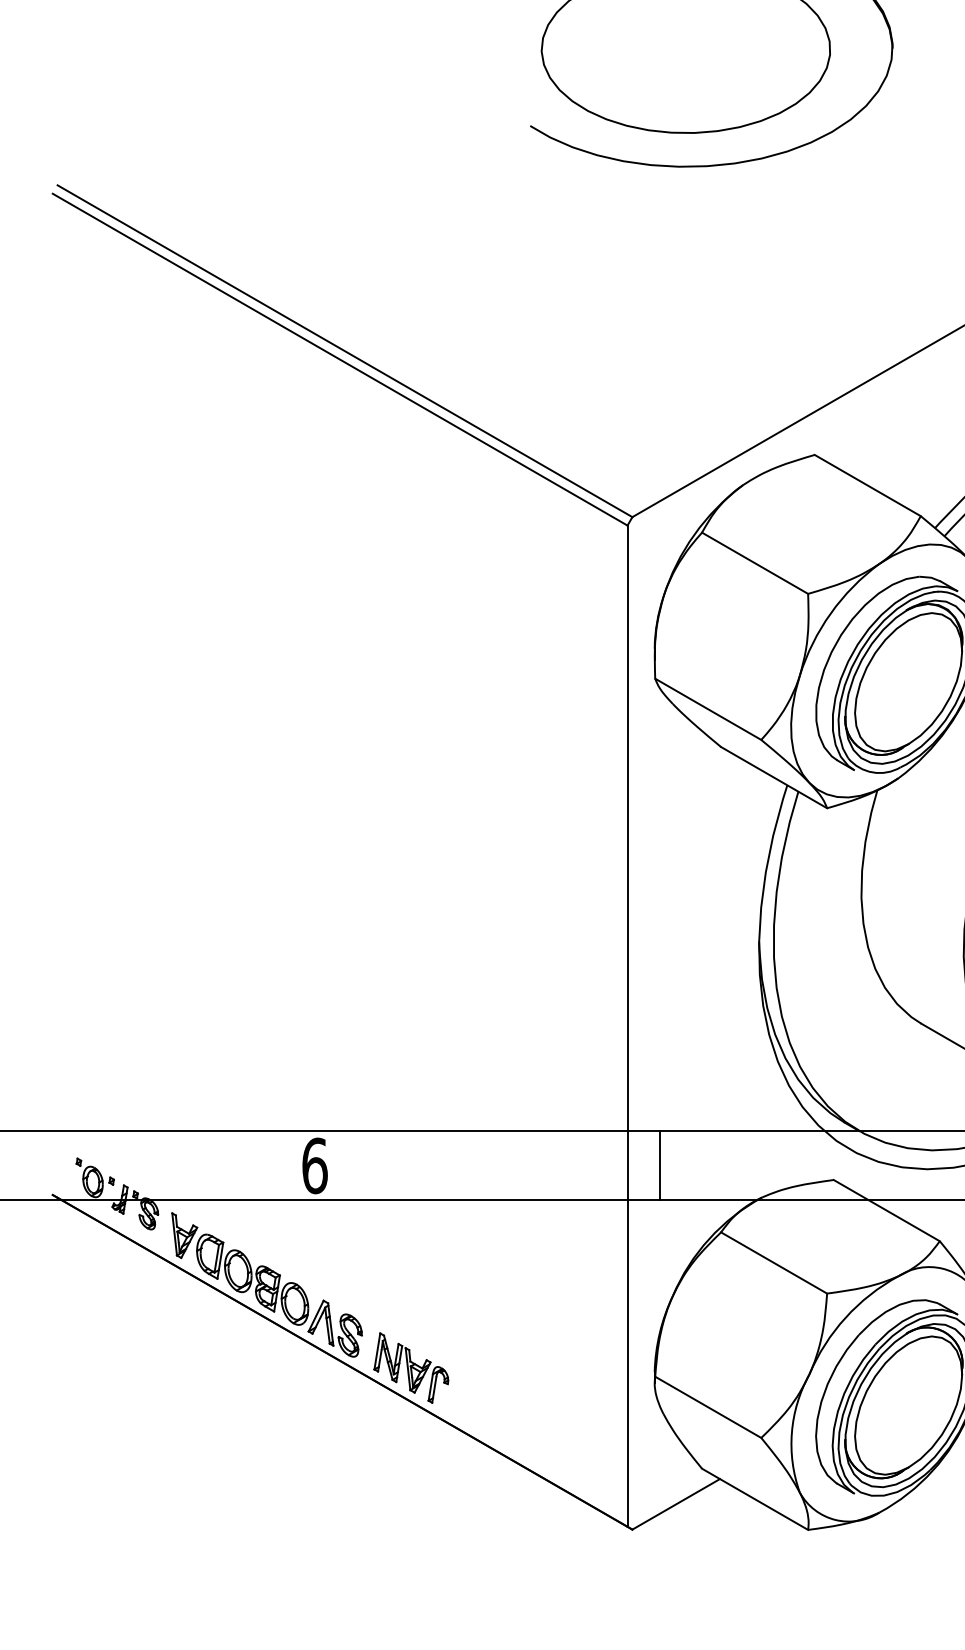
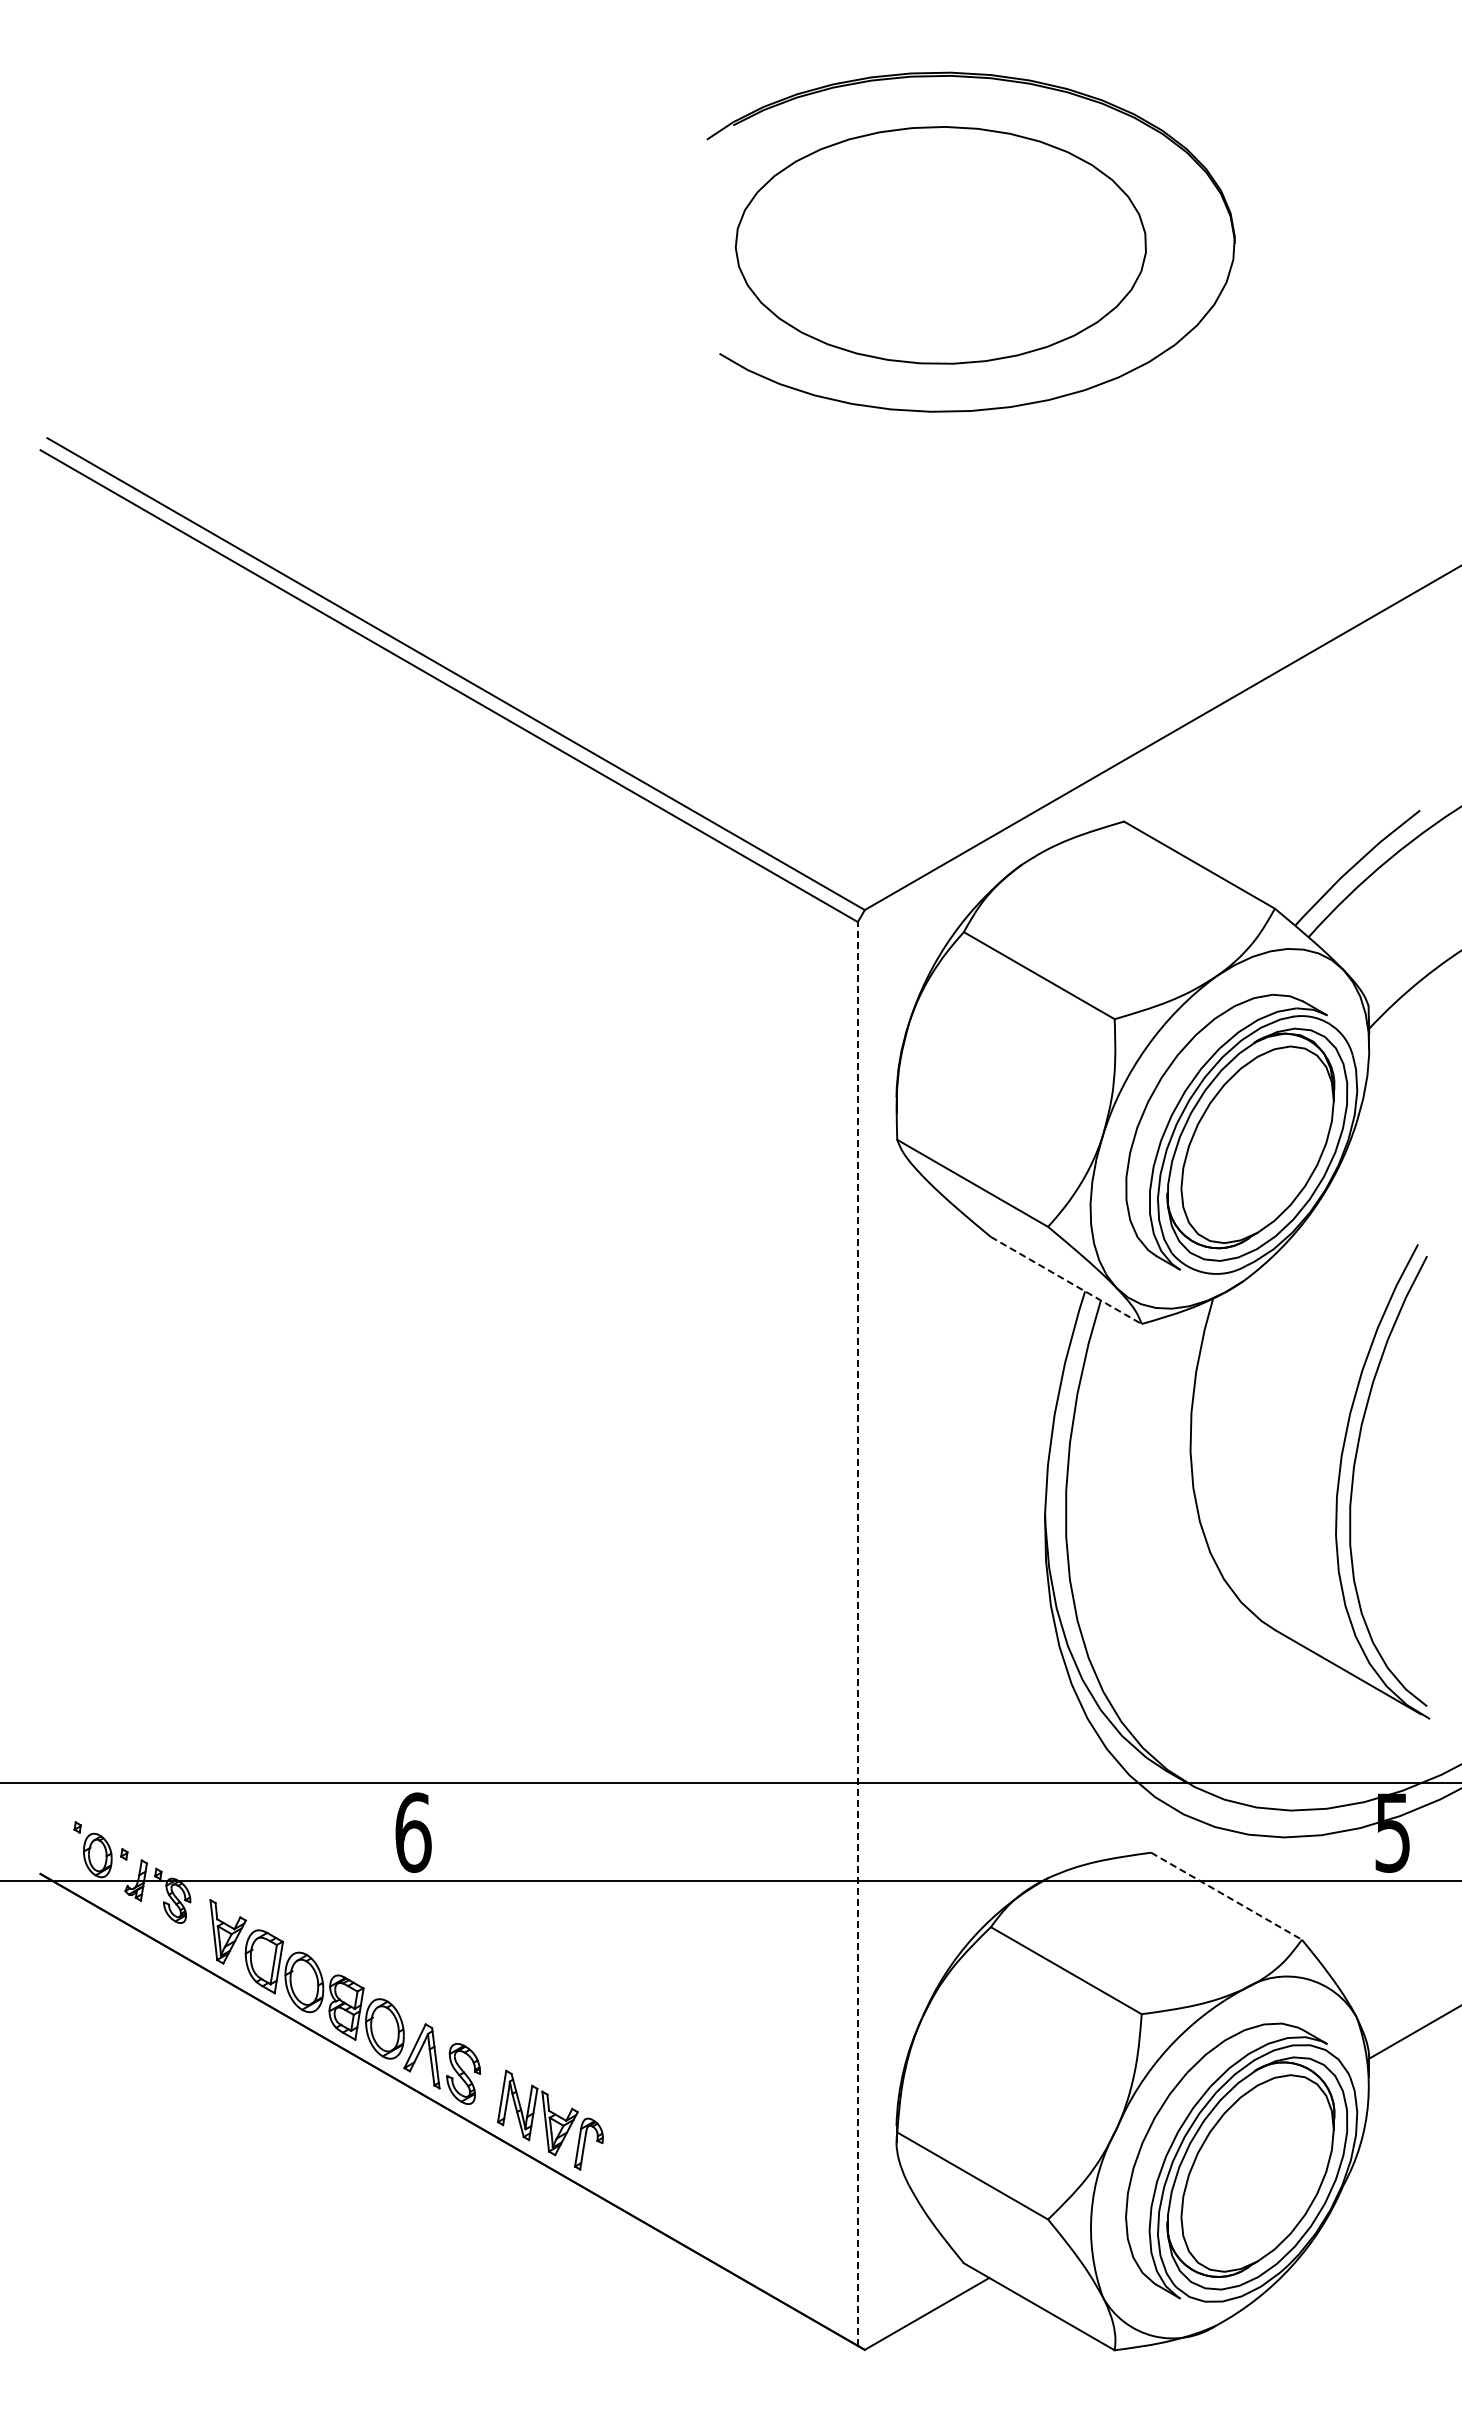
line: (774, 777) -> (1066, 1280), solid -> dashed
line: (627, 1025) -> (857, 1633), solid -> dashed
line: (660, 1165) -> (904, 1832), removed
line: (886, 1210) -> (1226, 1896), solid -> dashed

